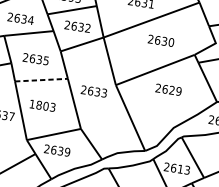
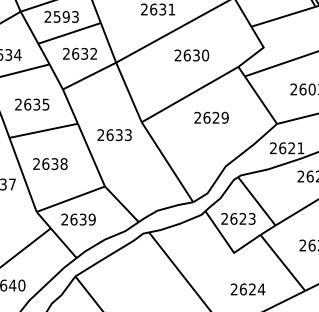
line: (41, 79) -> (43, 130), dashed -> solid
text: (42, 105) -> (50, 163), 1803 -> 2638
text: (180, 168) -> (242, 218), 2613 -> 2623

